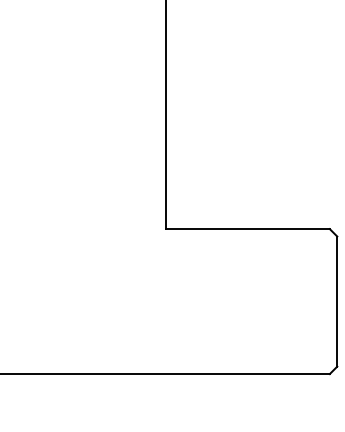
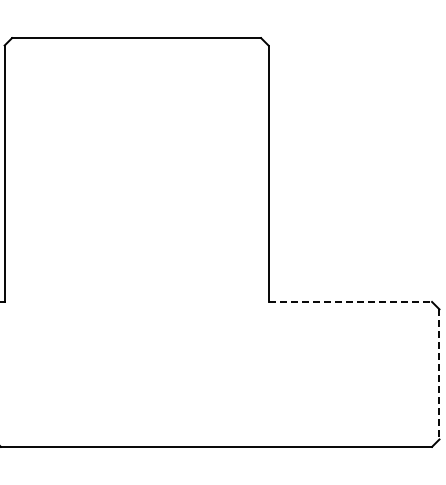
line: (248, 228) -> (350, 301), solid -> dashed
line: (337, 301) -> (439, 374), solid -> dashed

